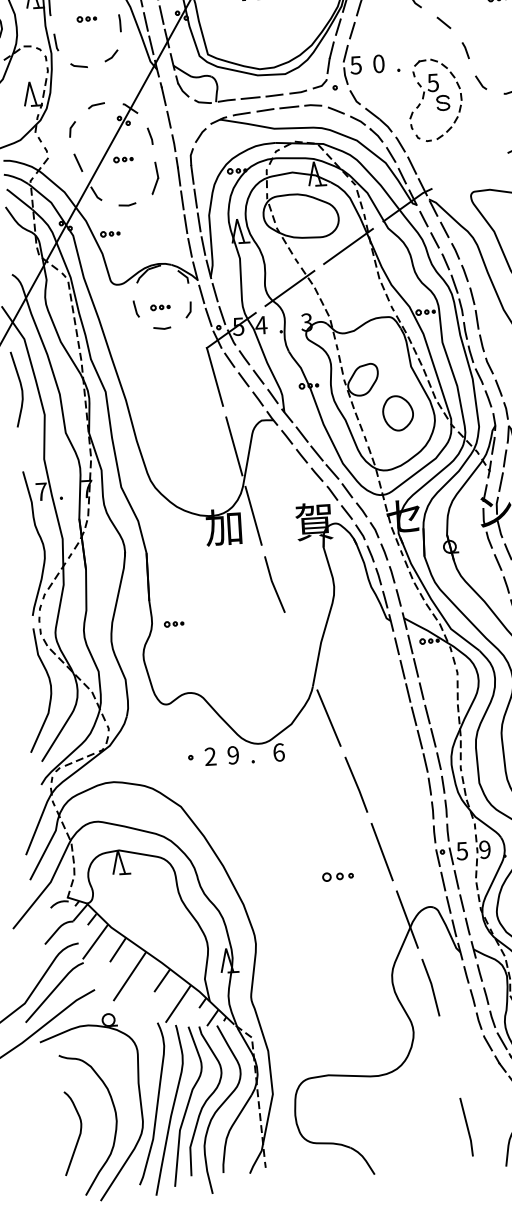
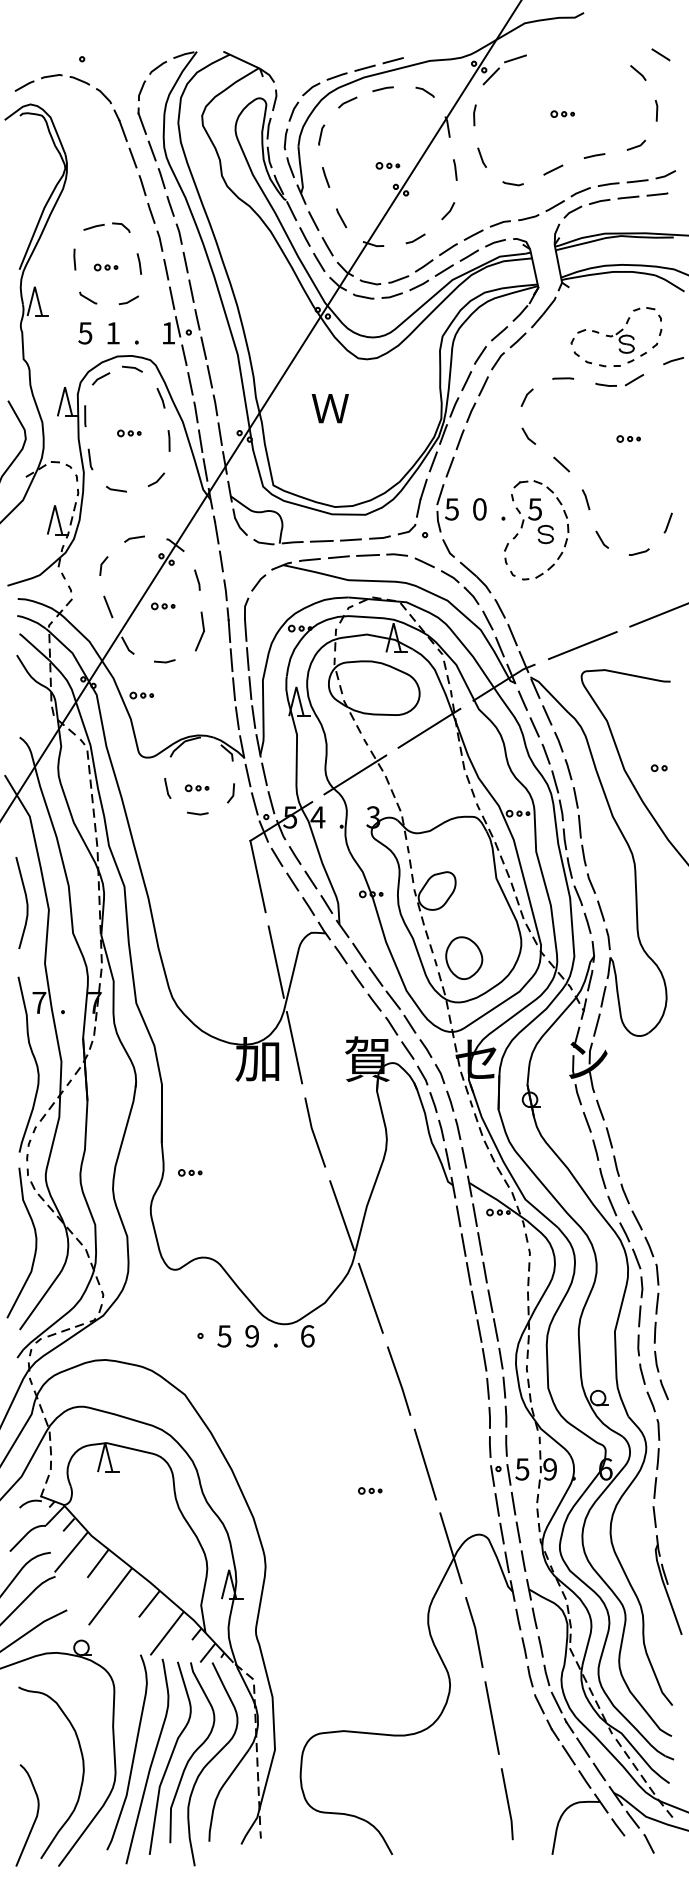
part: (435, 100) -> (536, 530), moved
line: (470, 170) -> (582, 645), added
curve: (21, 389) -> (26, 903), moved
part: (398, 412) -> (464, 957), moved
line: (301, 651) -> (342, 1215), added
text: (210, 756) -> (224, 1336), 2 -> 5
part: (338, 876) -> (370, 1490), size x0.62
line: (449, 1056) -> (491, 1717), added
curve: (78, 1136) -> (34, 1819), moved

